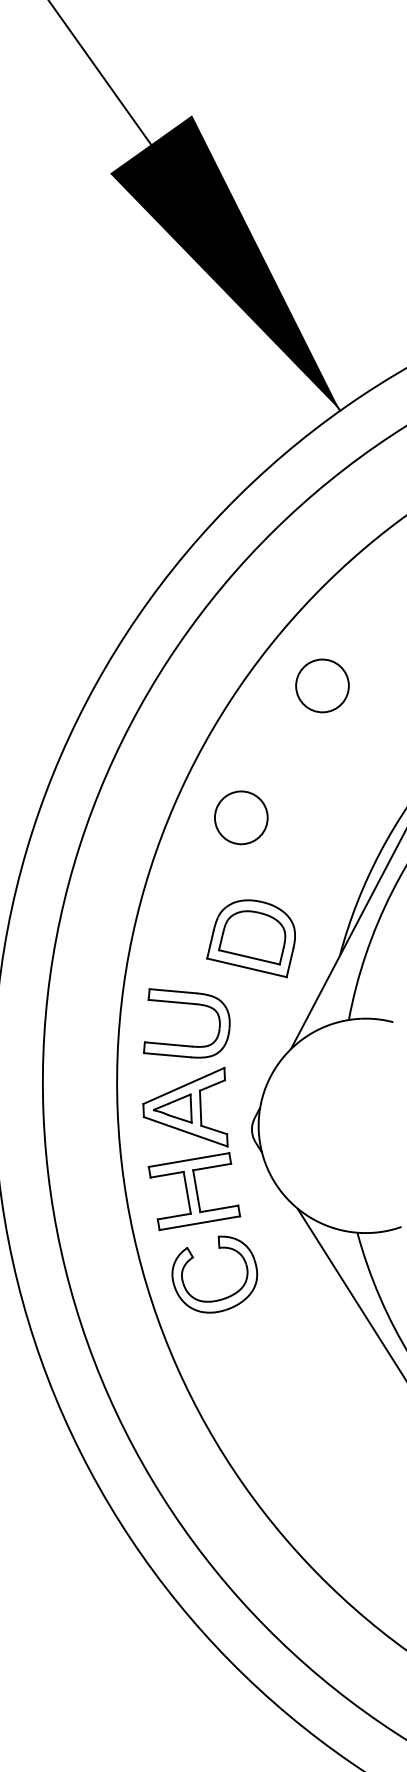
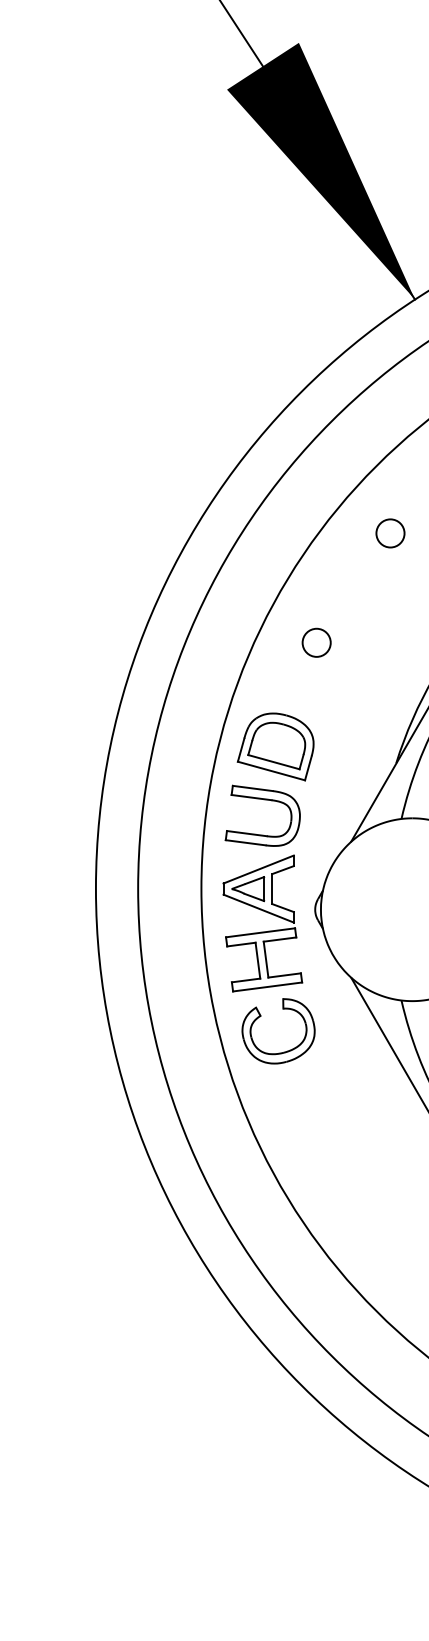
circle: (322, 686) -> (390, 533), size x0.62
circle: (240, 817) -> (316, 642), size x0.62
part: (250, 938) -> (275, 746), moved

